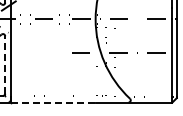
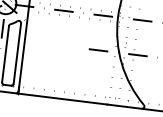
line: (5, 65) -> (17, 54), dashed -> solid
line: (53, 102) -> (63, 99), dashed -> solid

